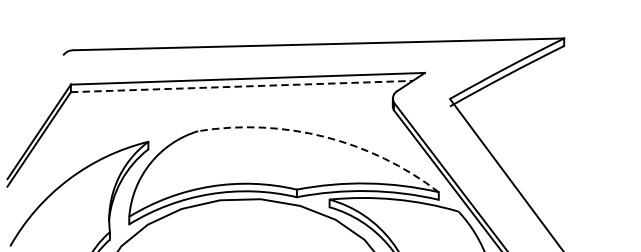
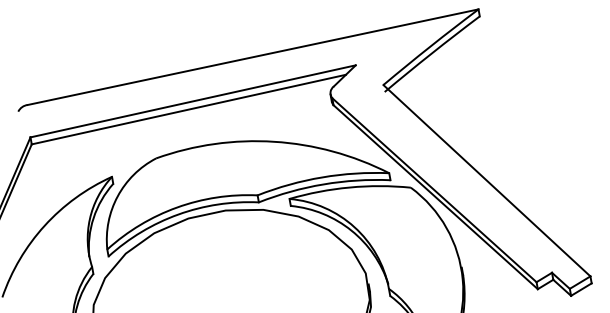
line: (241, 86) -> (188, 109), dashed -> solid
arc: (325, 136) -> (274, 141), dashed -> solid

